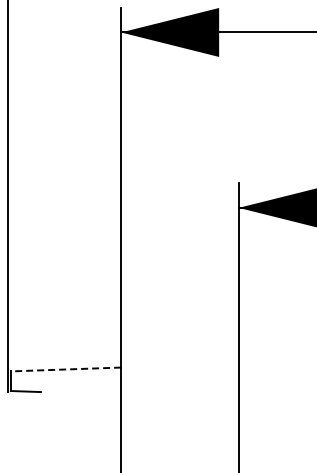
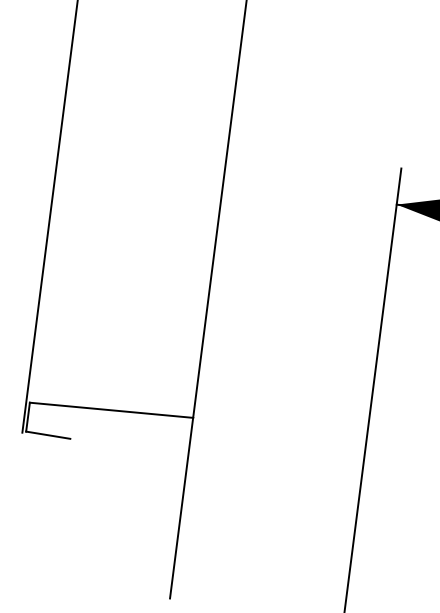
line: (65, 369) -> (110, 410), dashed -> solid

